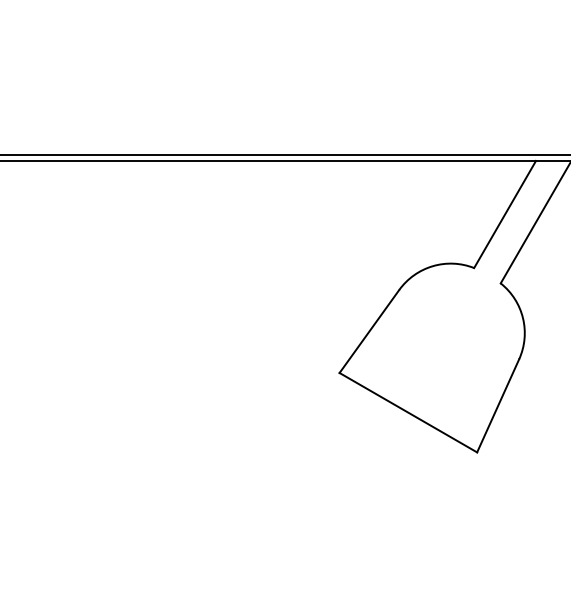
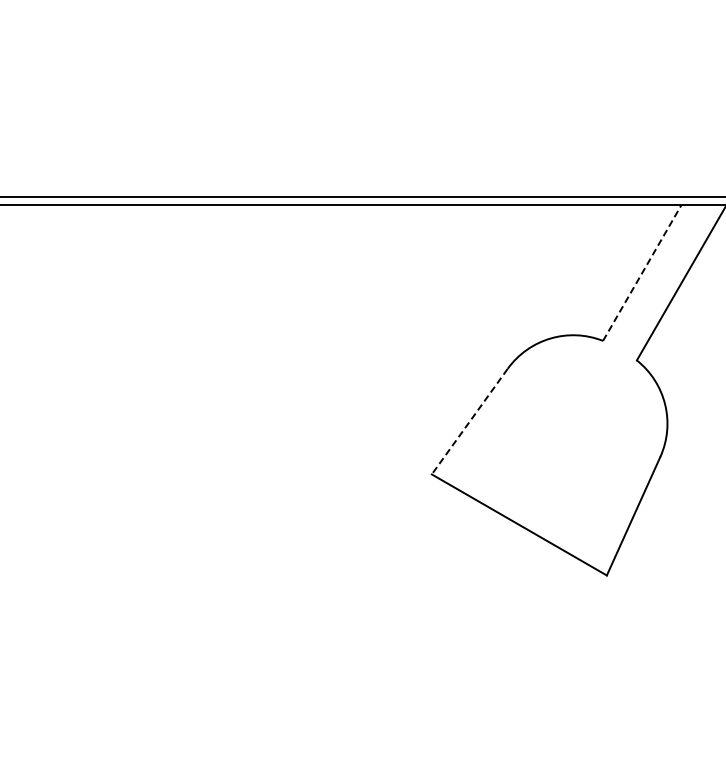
line: (505, 214) -> (642, 272), solid -> dashed
line: (369, 331) -> (469, 421), solid -> dashed

